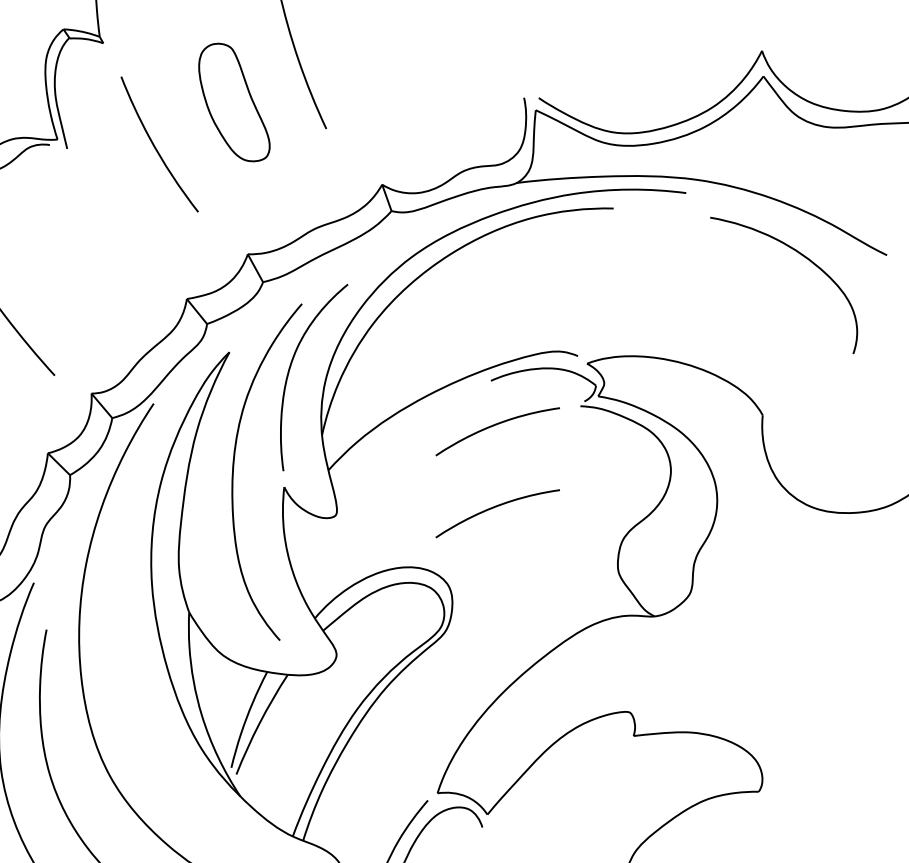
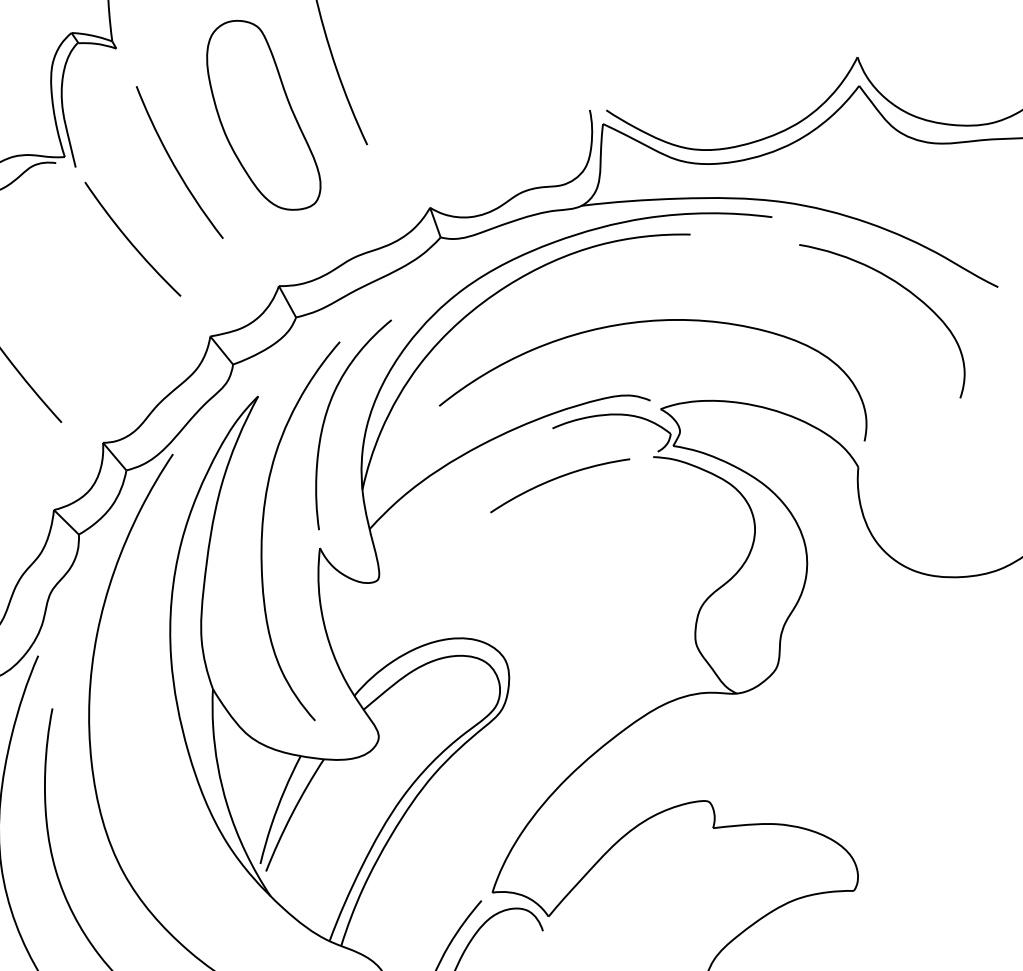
part: (234, 102) -> (263, 115), size x1.43
curve: (116, 214) -> (131, 241), added
curve: (579, 286) -> (652, 322), added
curve: (494, 508) -> (556, 572), removed

